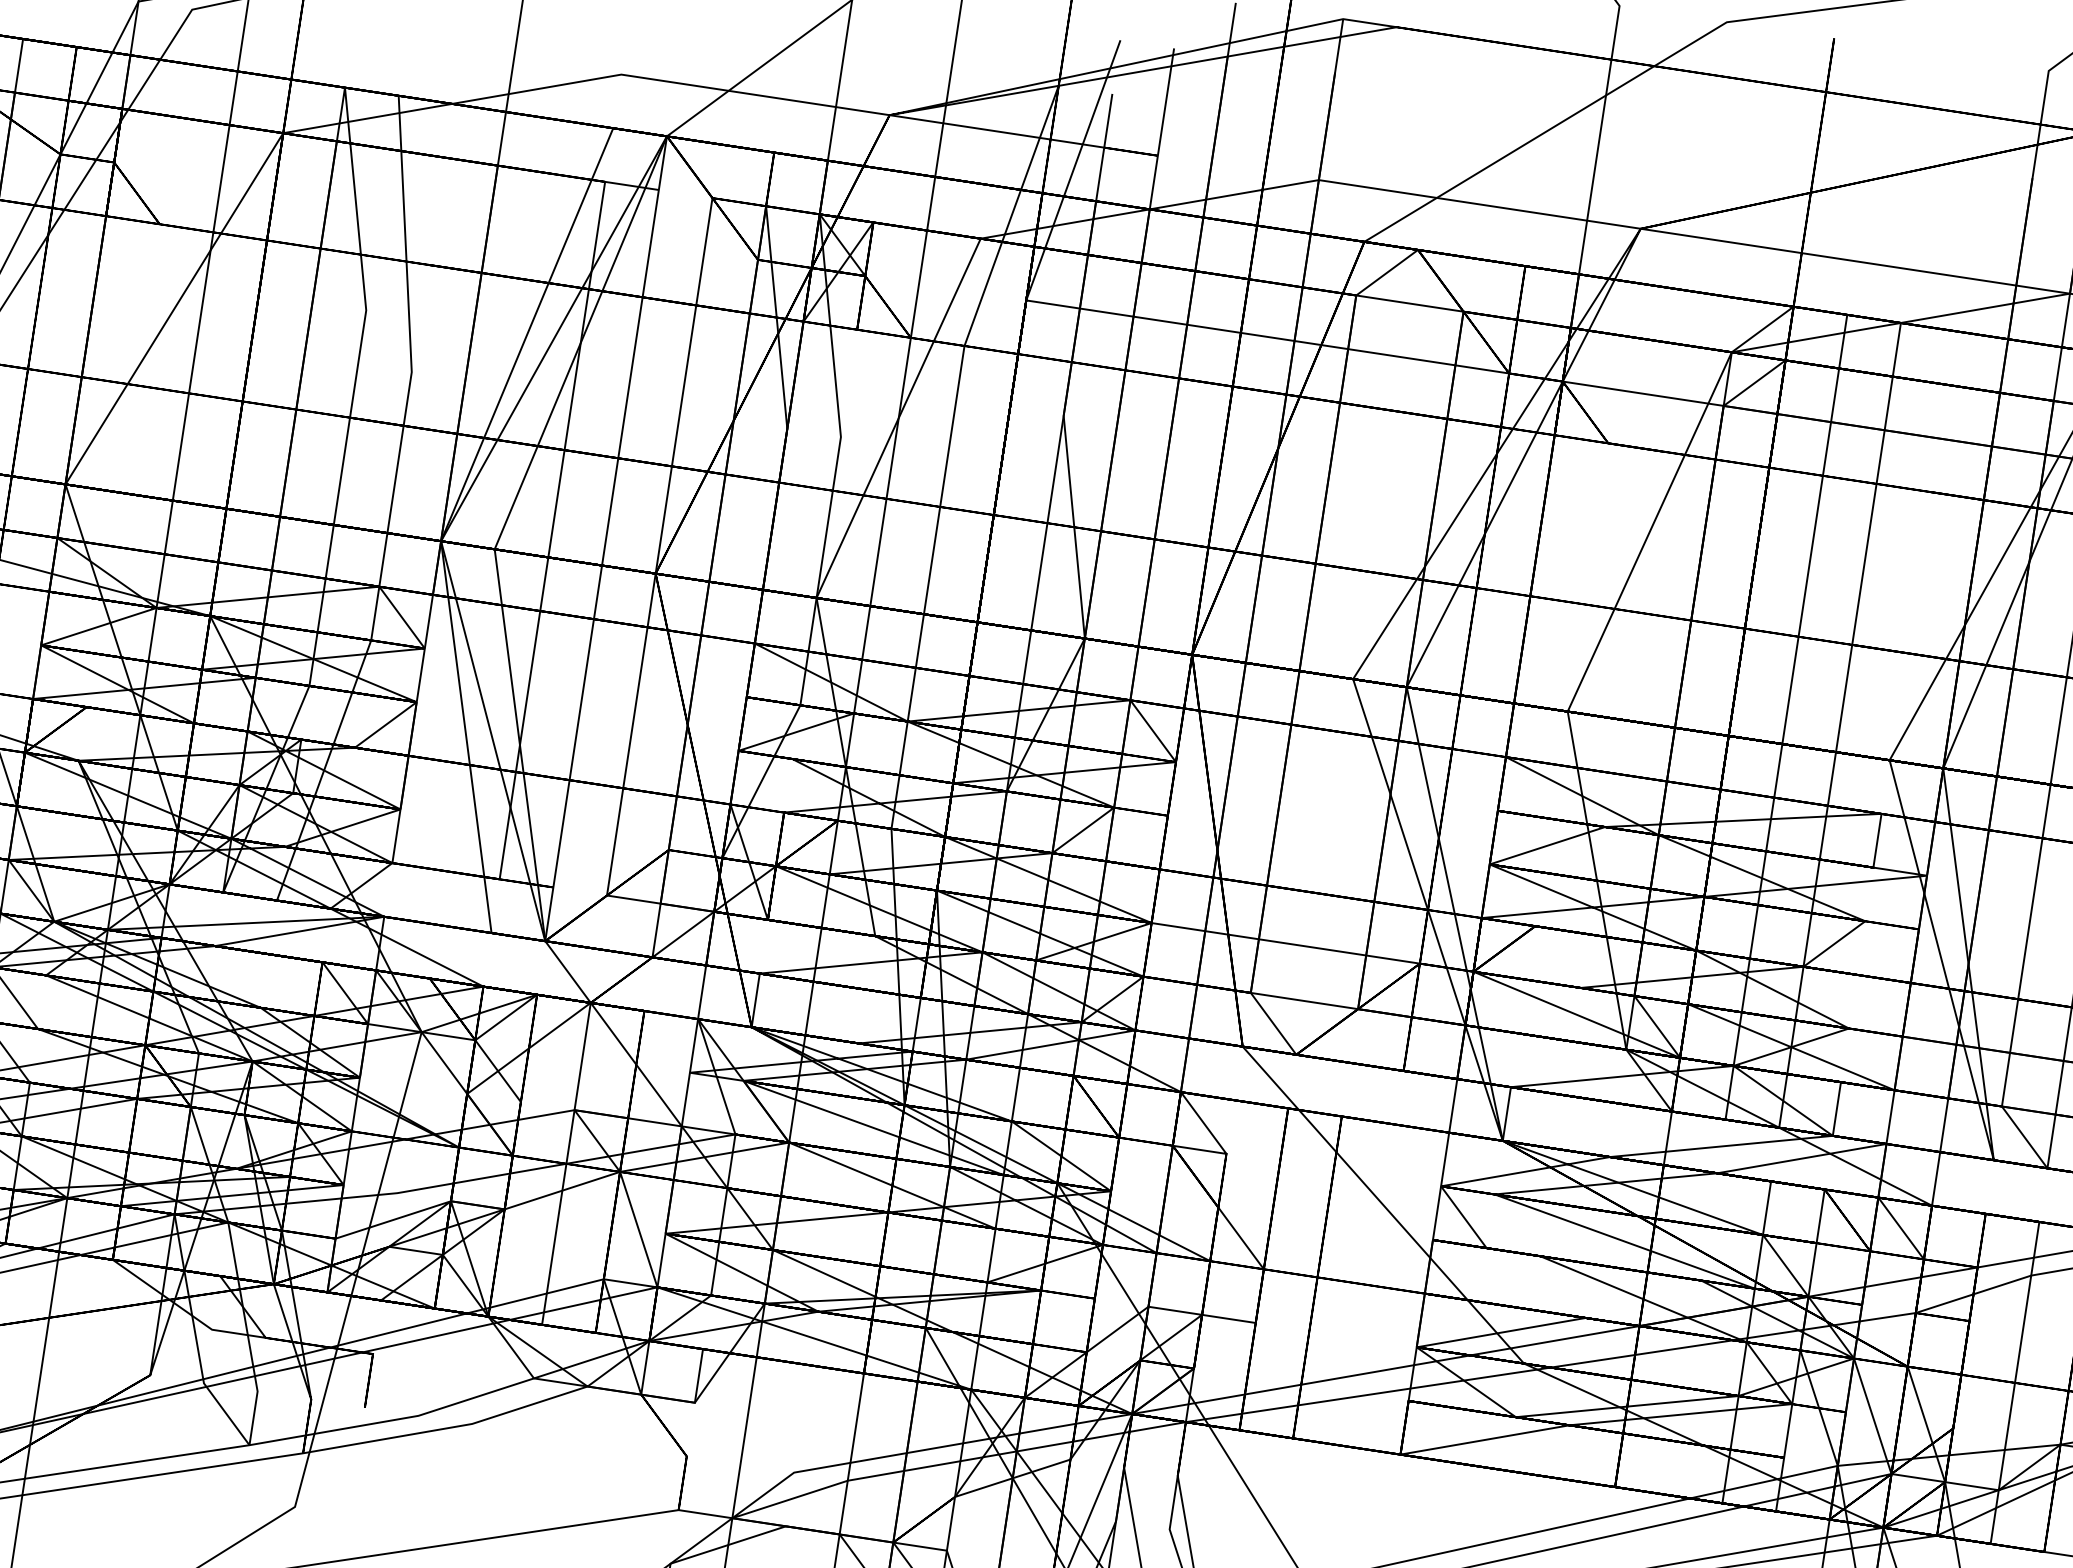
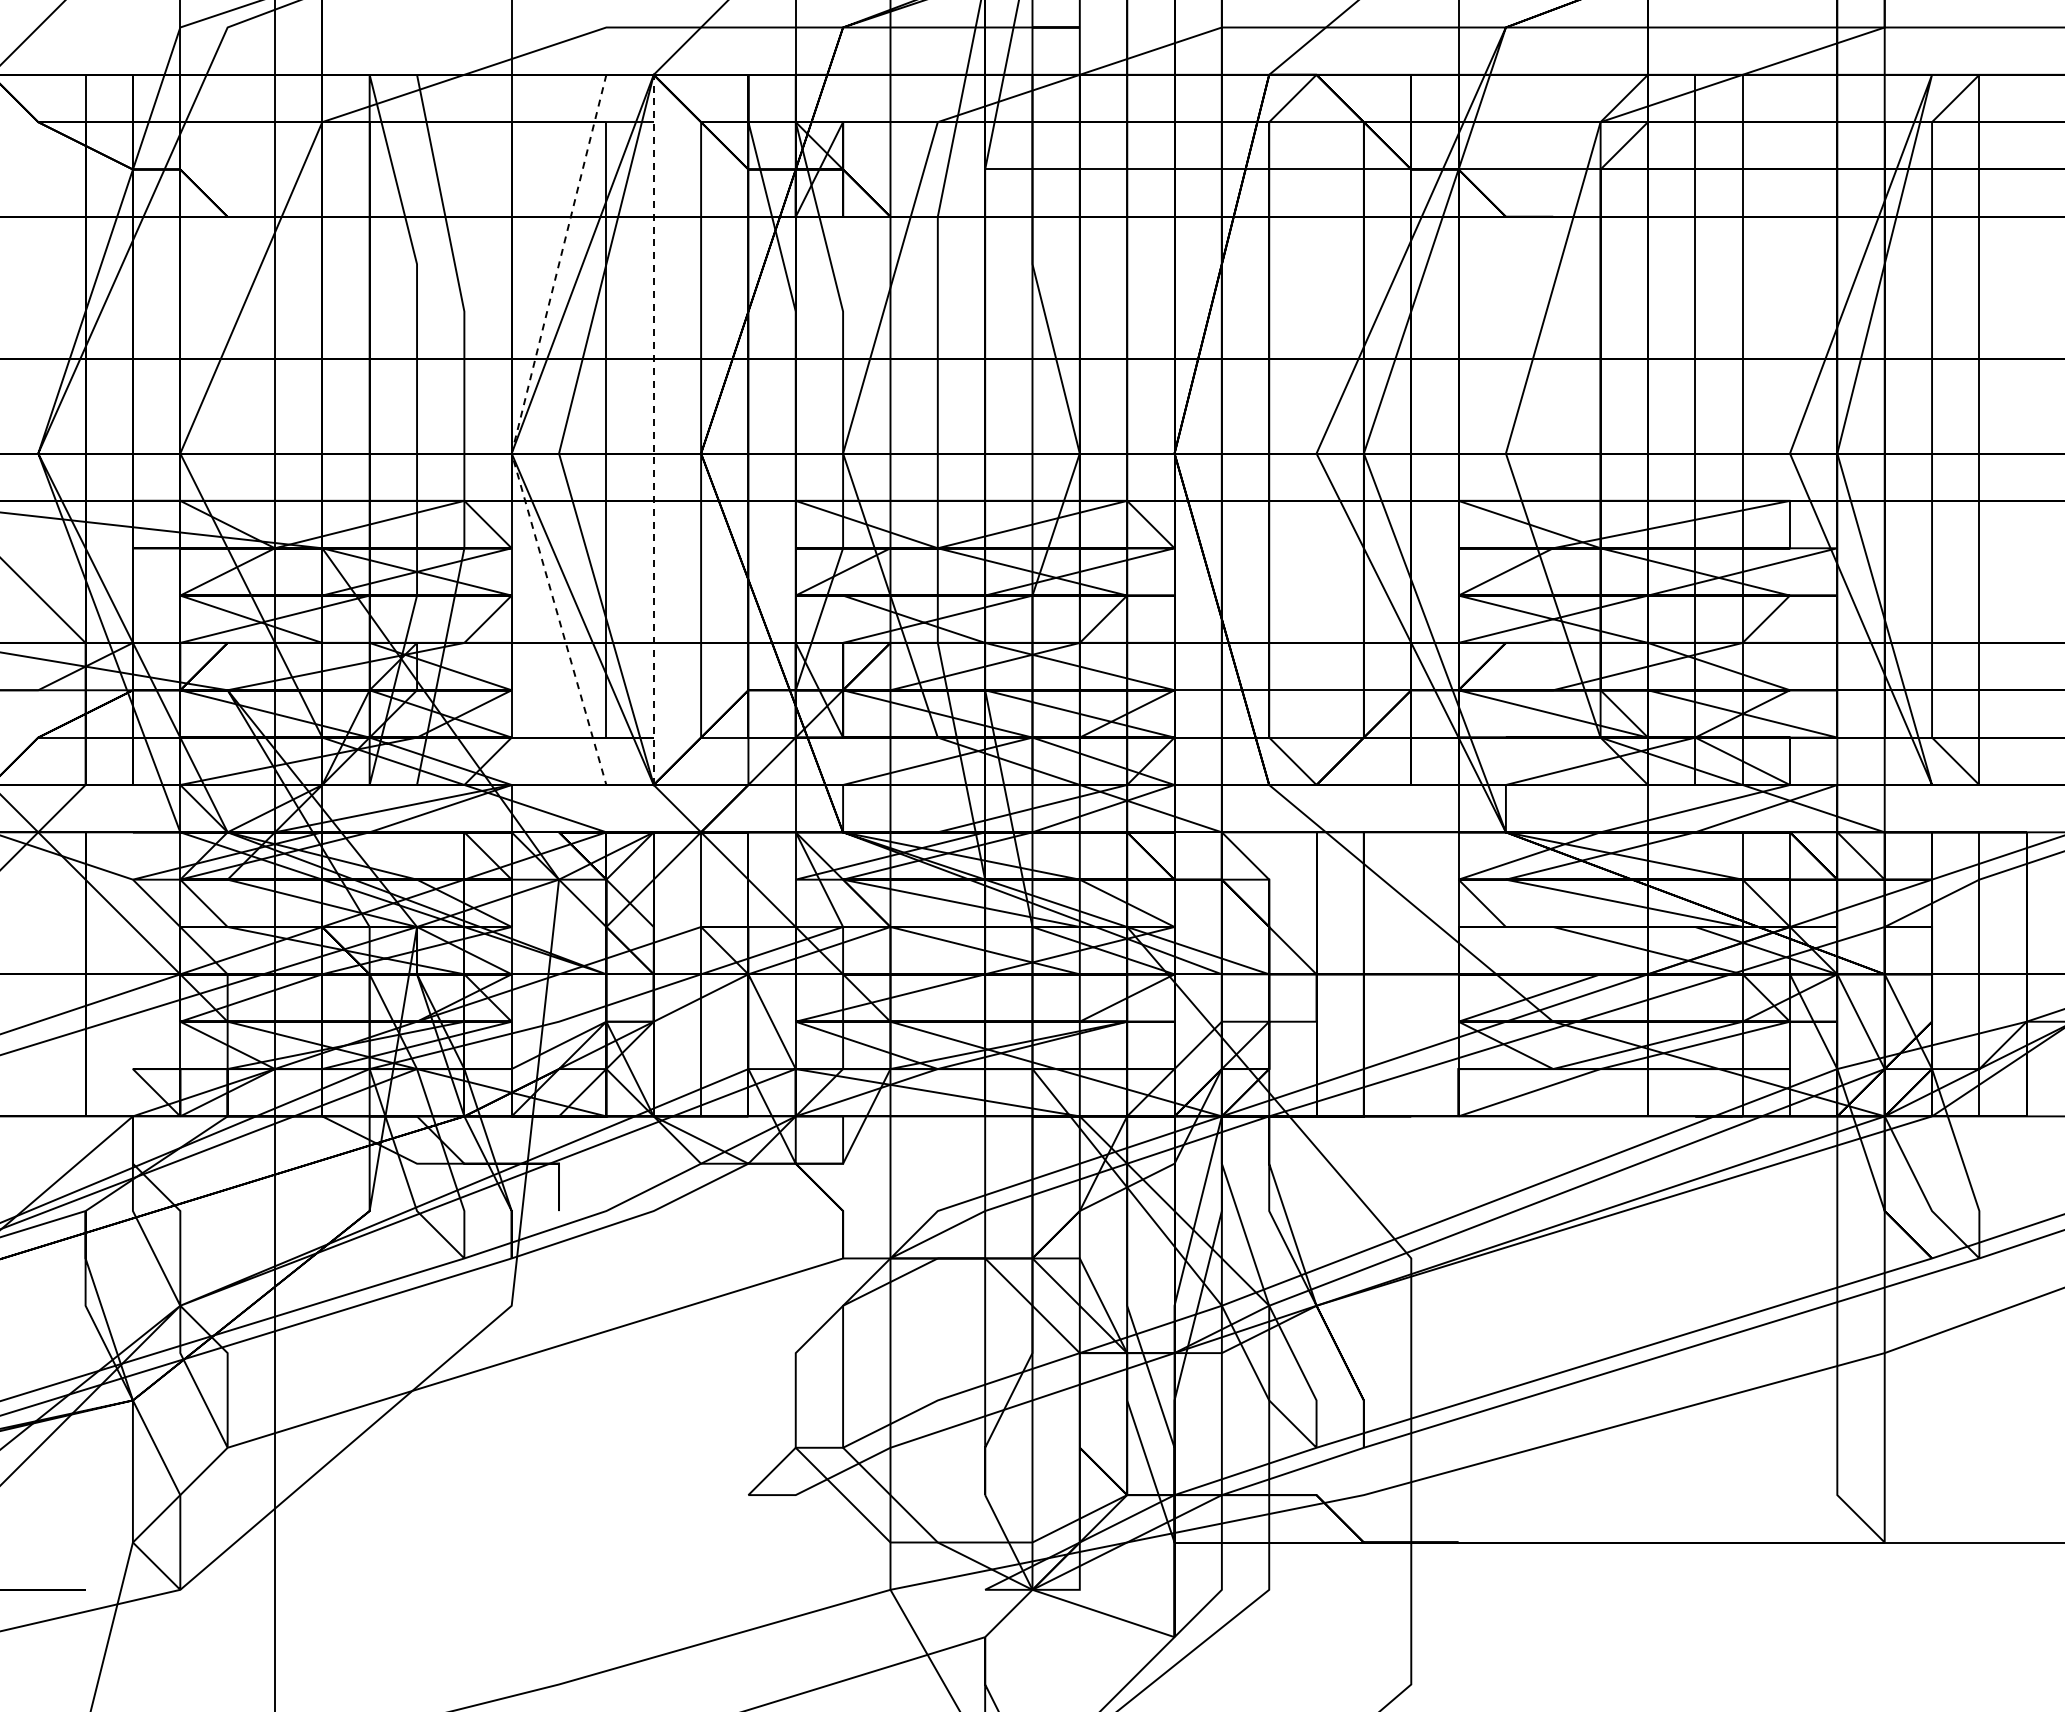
line: (451, 518) -> (517, 432), solid -> dashed
line: (605, 538) -> (653, 429), solid -> dashed

